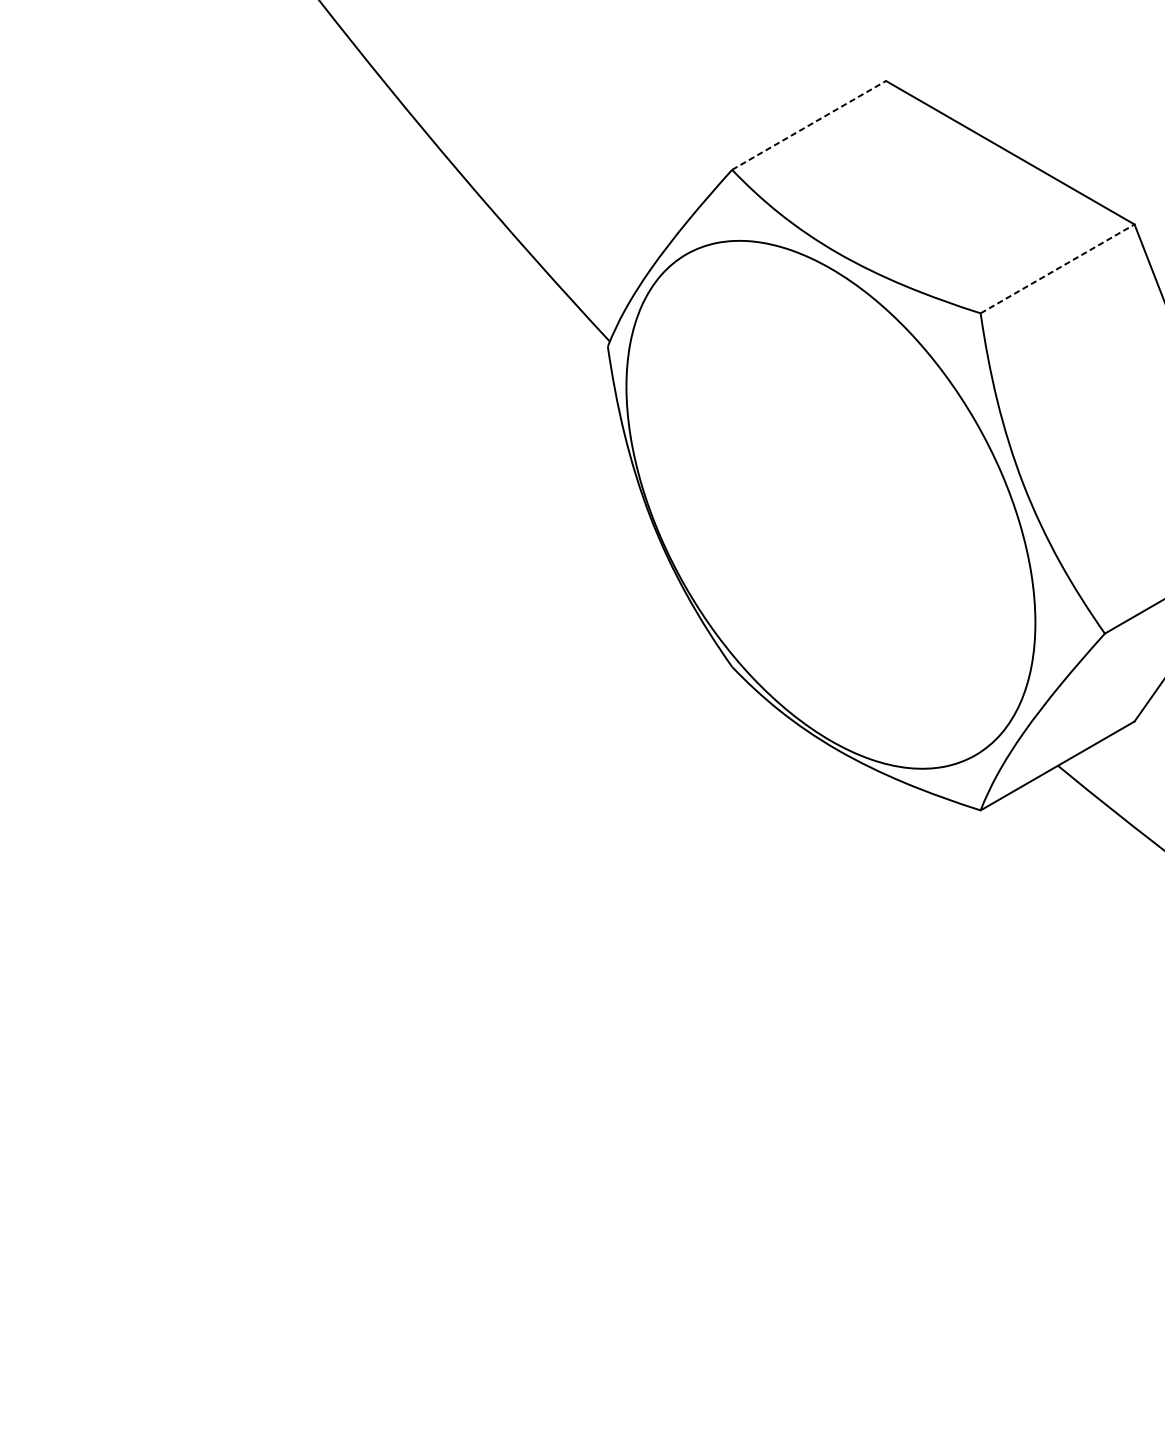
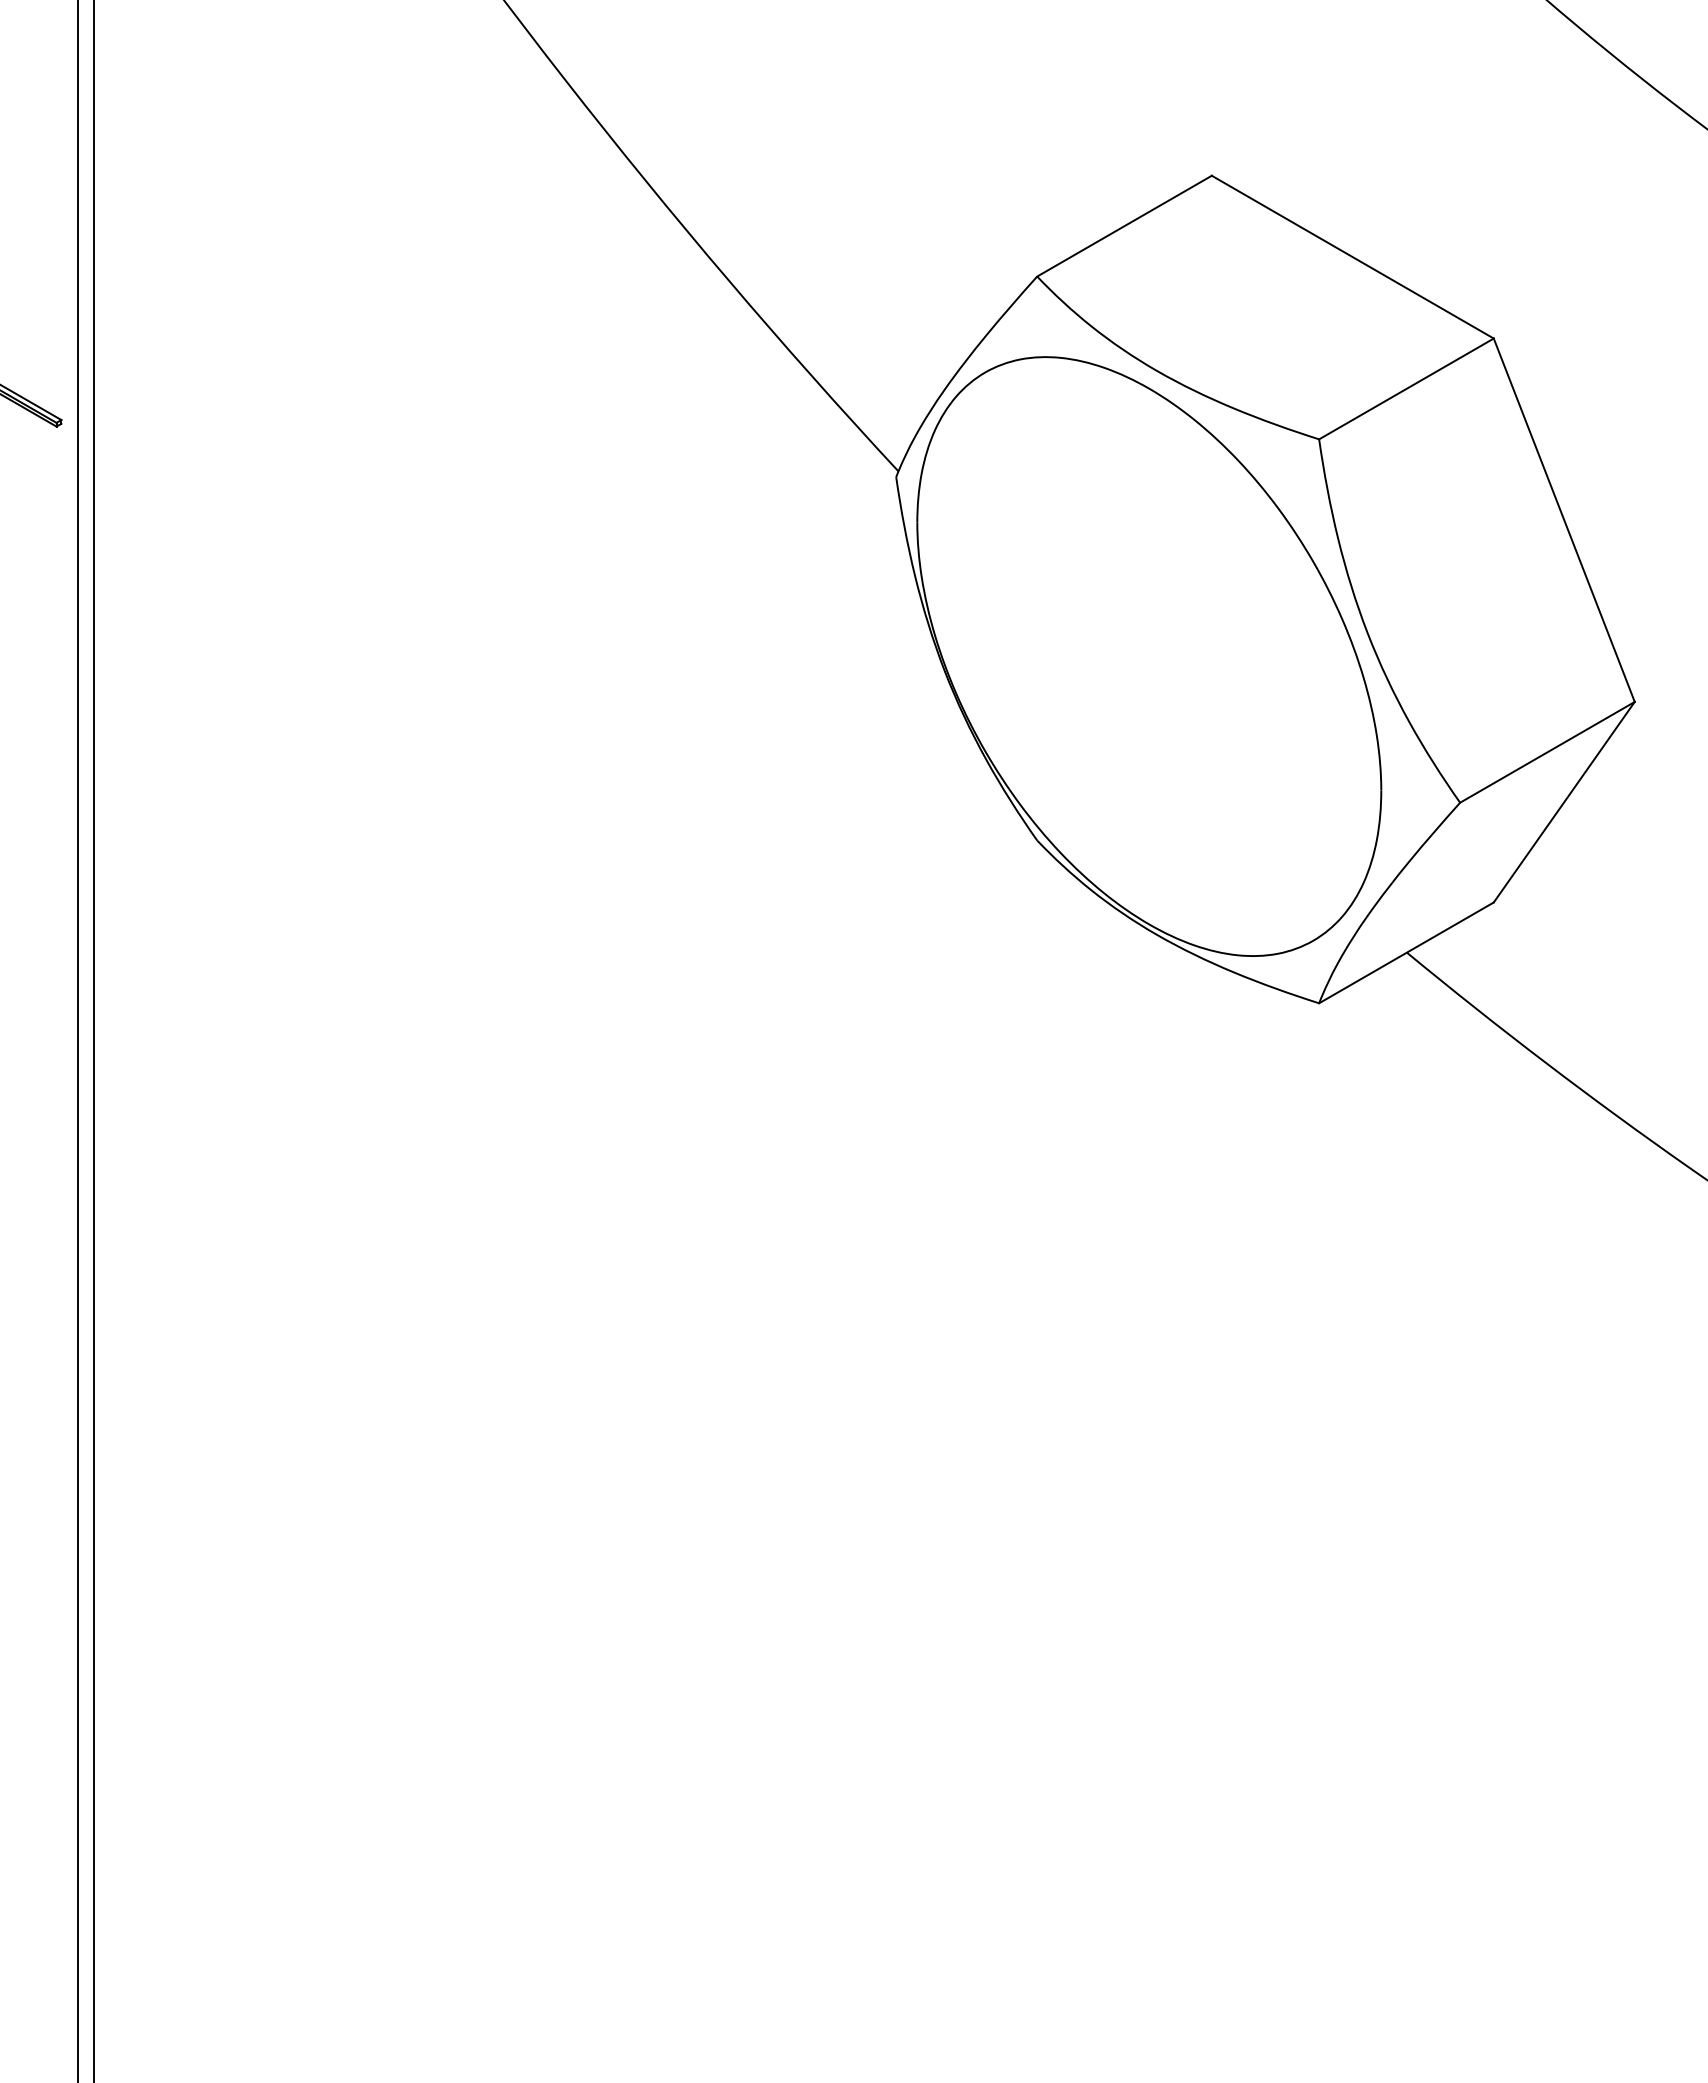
line: (809, 125) -> (1124, 226), dashed -> solid
line: (1057, 268) -> (1406, 388), dashed -> solid

